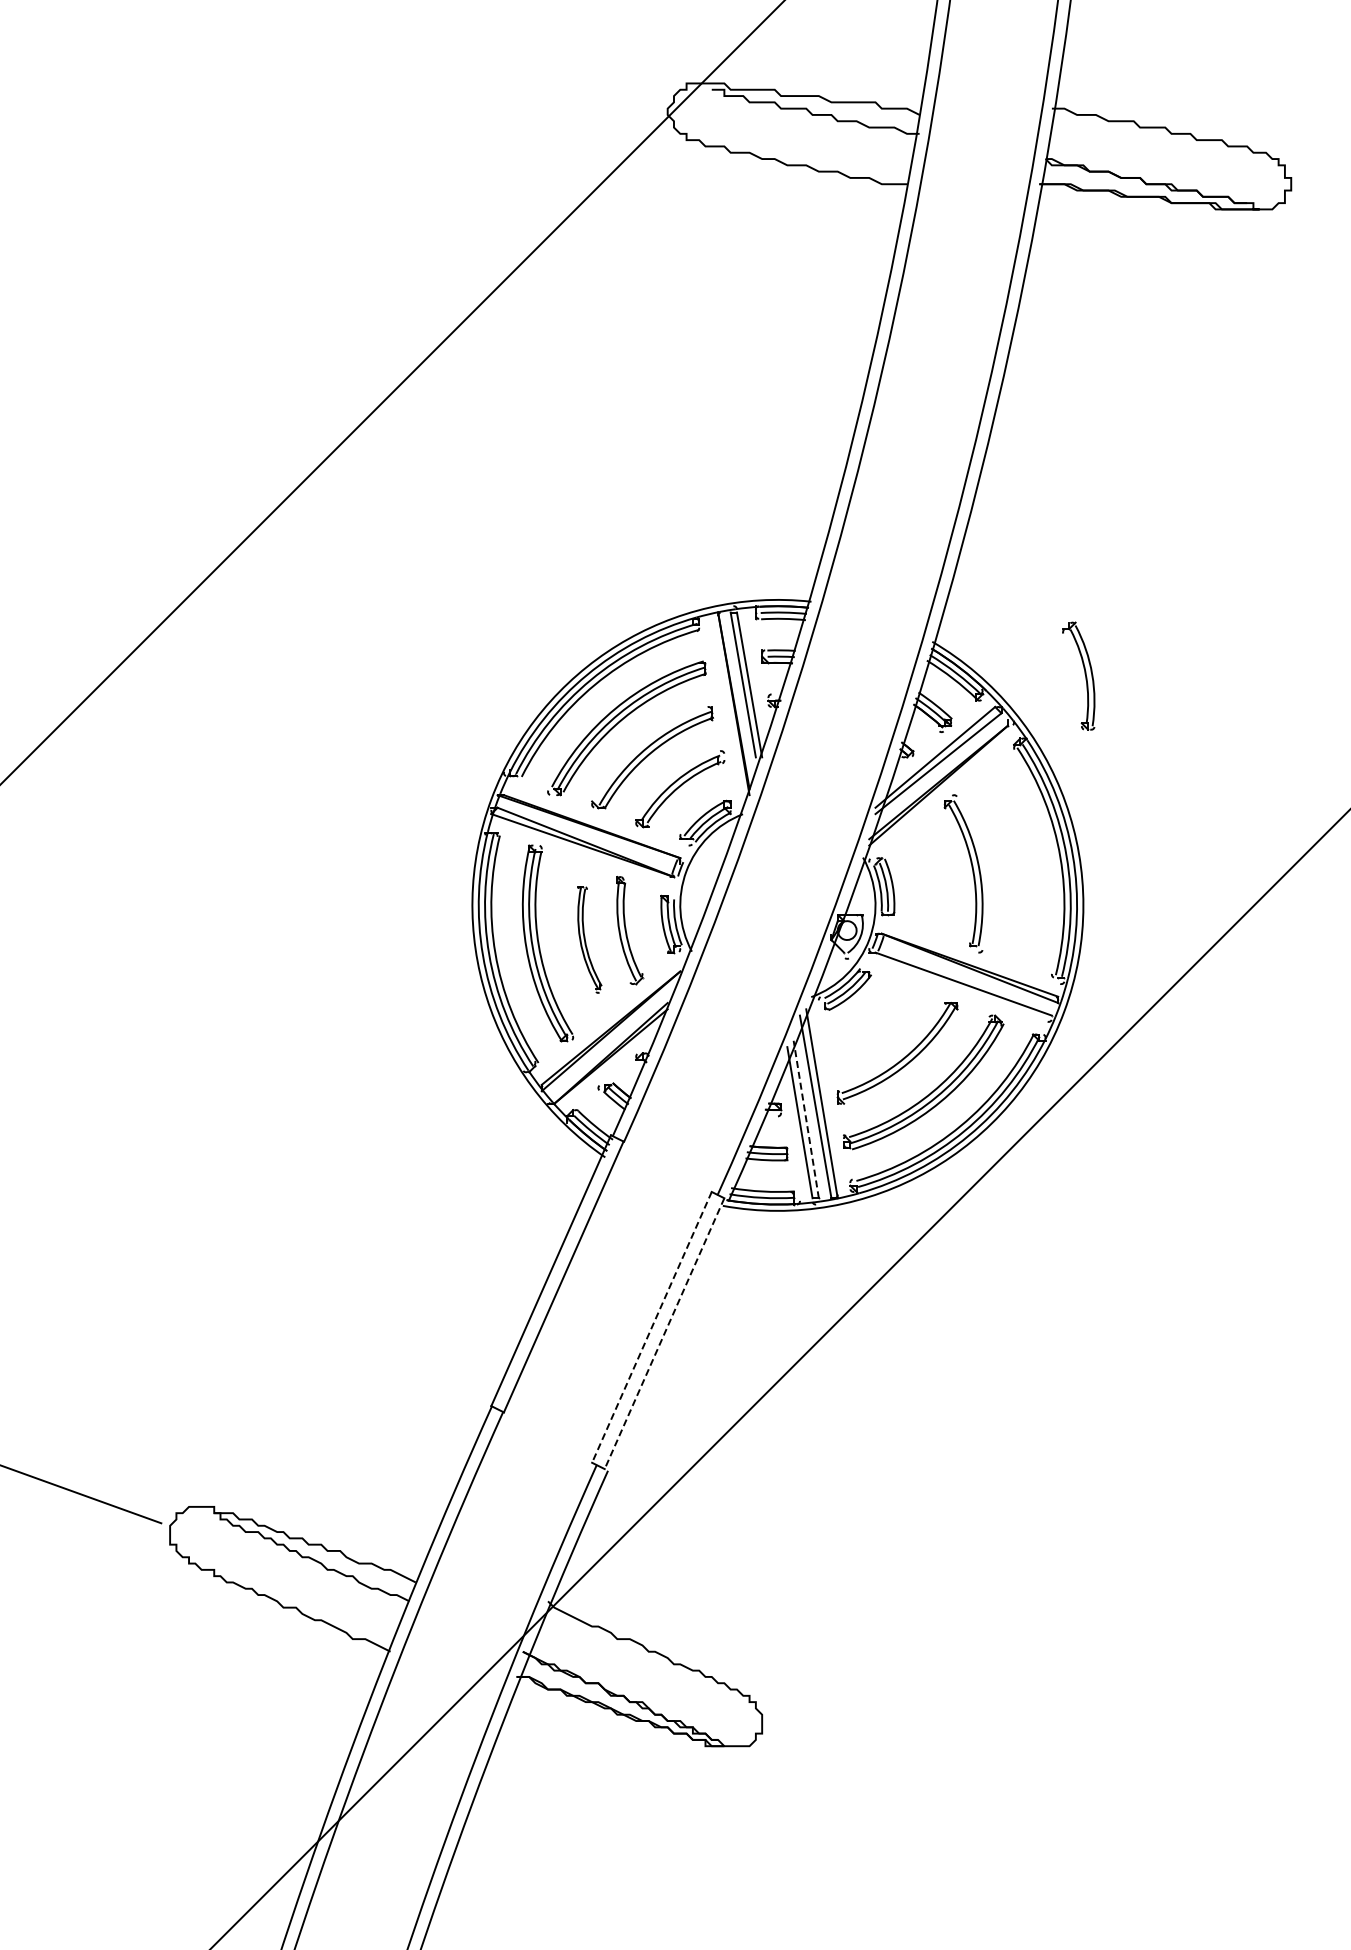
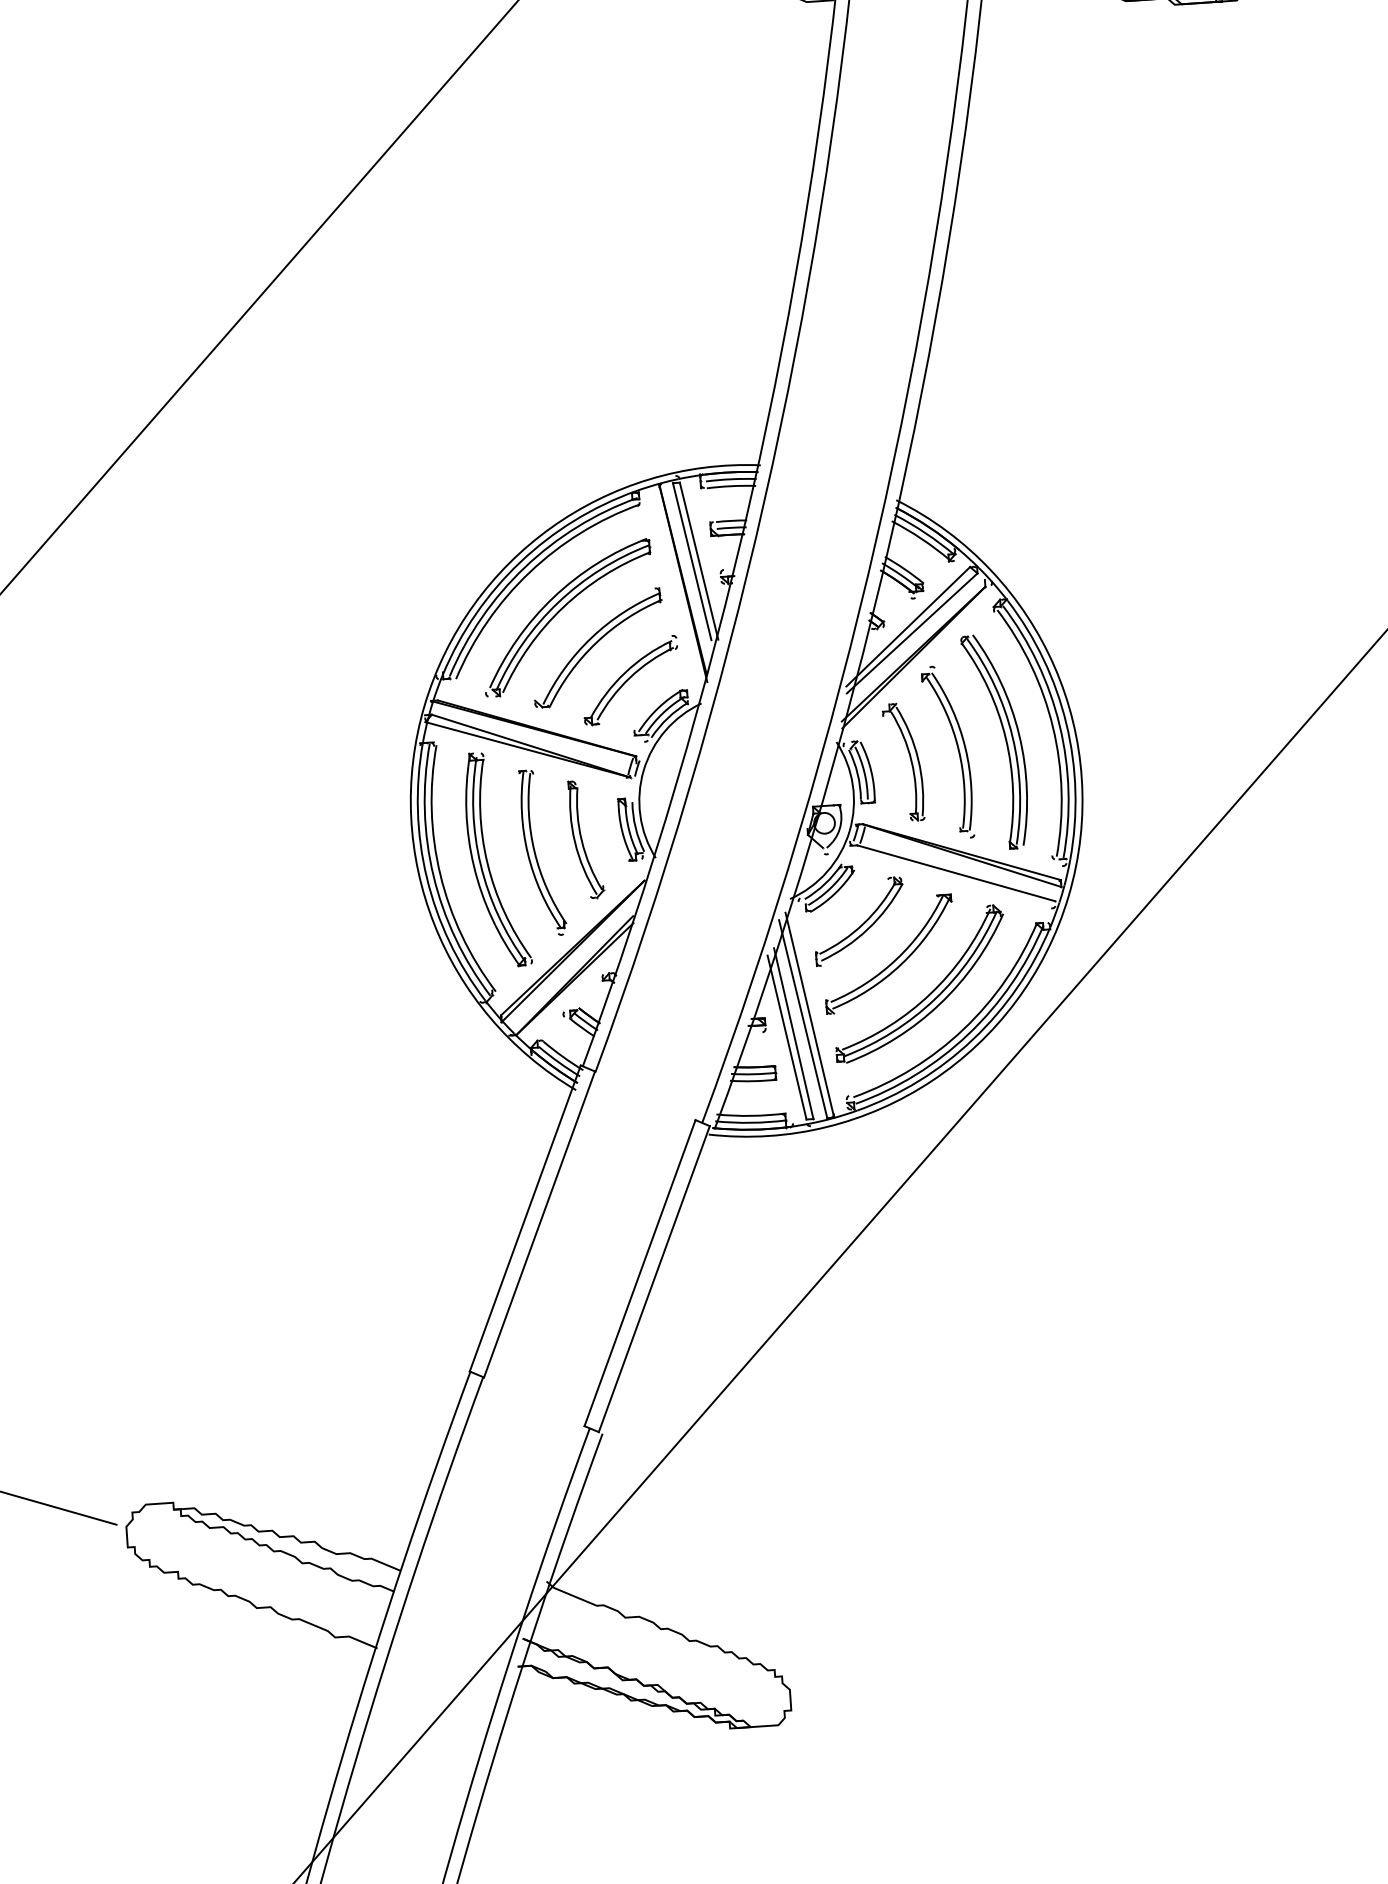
part: (1084, 674) -> (909, 760), moved
part: (1015, 863) -> (1004, 737), added
part: (589, 939) -> (542, 852), size x1.43
part: (872, 1021) -> (859, 921), added
line: (806, 1119) -> (794, 1033), dashed -> solid
line: (651, 1327) -> (639, 1273), dashed -> solid
line: (664, 1334) -> (654, 1280), dashed -> solid

